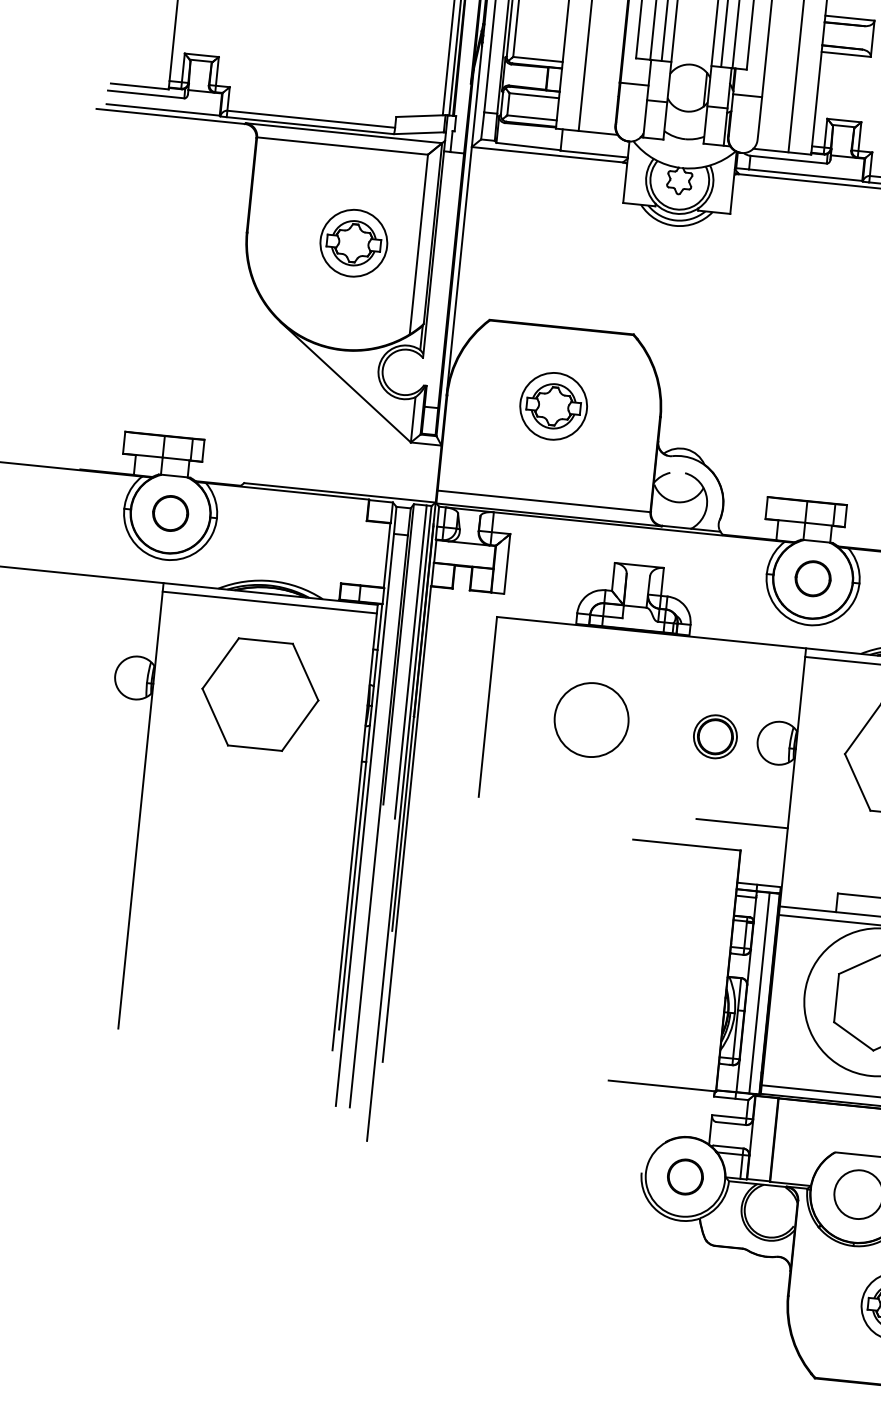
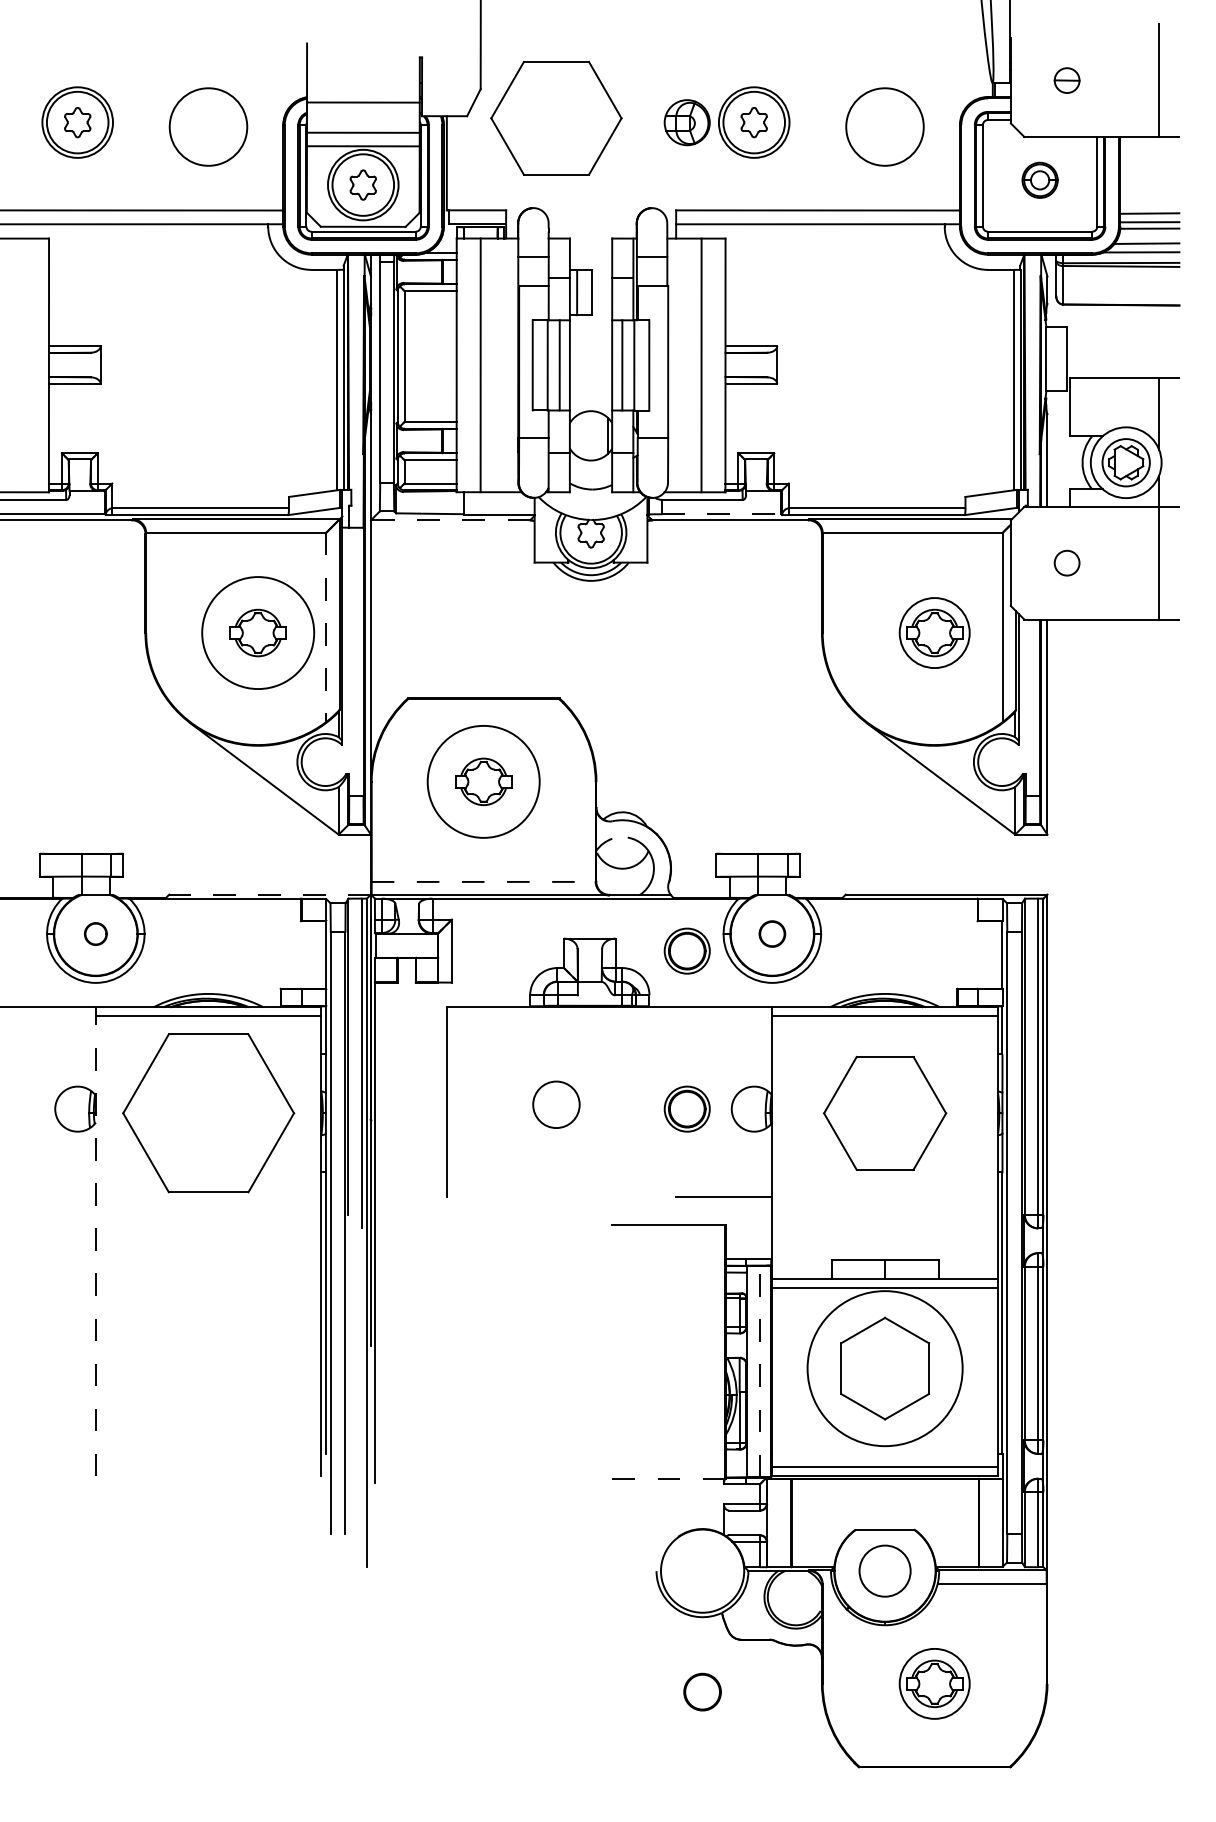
line: (547, 154) -> (450, 520), solid -> dashed
line: (805, 175) -> (721, 514), solid -> dashed
circle: (354, 243) -> (258, 633), size x1.6
line: (419, 244) -> (326, 627), solid -> dashed
circle: (553, 405) -> (483, 781), size x1.6
line: (340, 492) -> (270, 894), solid -> dashed
line: (543, 500) -> (483, 881), solid -> dashed
part: (170, 512) -> (95, 933), size x0.6
part: (813, 578) -> (772, 933), size x0.7
part: (730, 586) -> (686, 950), added
part: (260, 694) -> (208, 1113), size x1.4
circle: (591, 719) -> (556, 1104), size x0.6
line: (140, 805) -> (95, 1241), solid -> dashed
line: (759, 993) -> (760, 1371), solid -> dashed
line: (662, 1085) -> (669, 1478), solid -> dashed
part: (685, 1176) -> (702, 1691), moved

